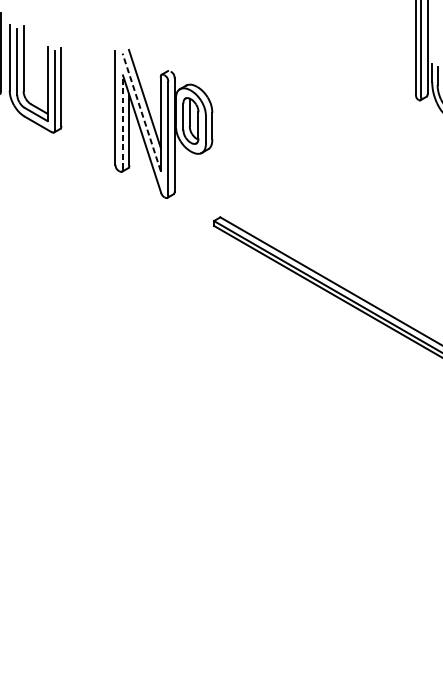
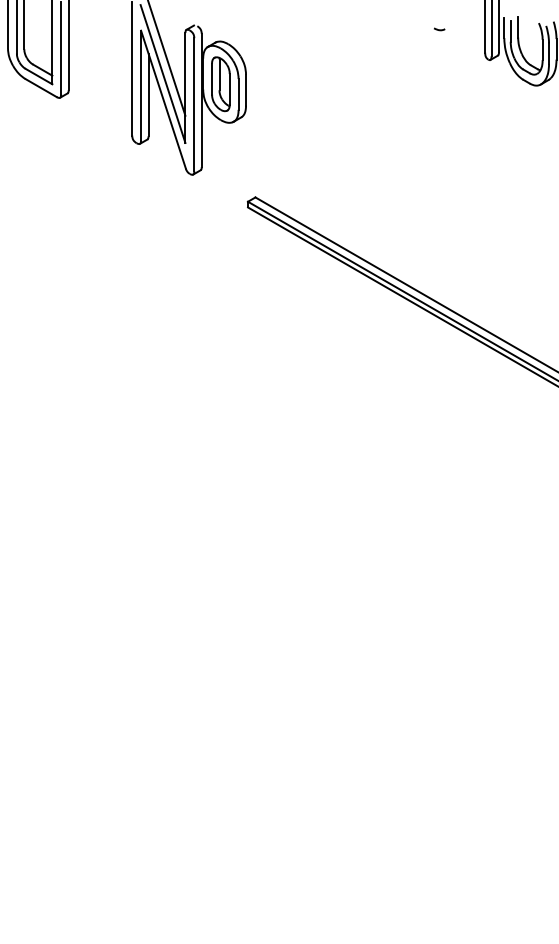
curve: (377, 74) -> (439, 29), added
line: (142, 112) -> (163, 74), dashed -> solid
line: (123, 122) -> (141, 85), dashed -> solid

